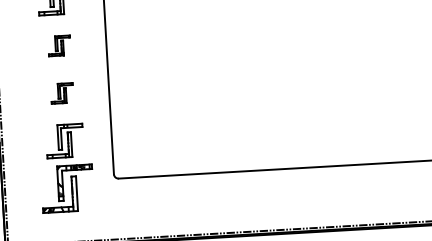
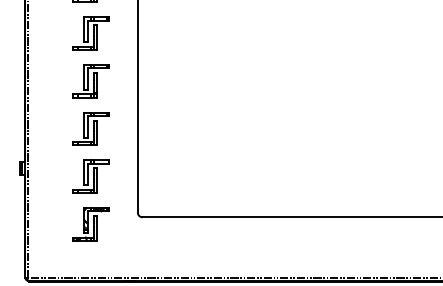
part: (59, 46) -> (90, 81), size x1.67
part: (61, 92) -> (90, 128), size x1.67
part: (67, 188) -> (90, 224), size x0.71

